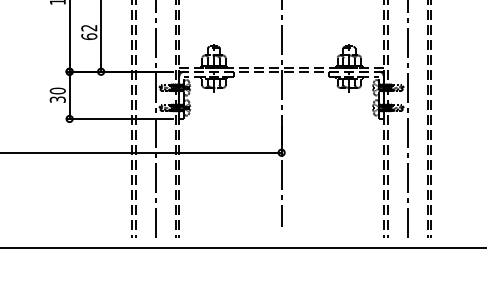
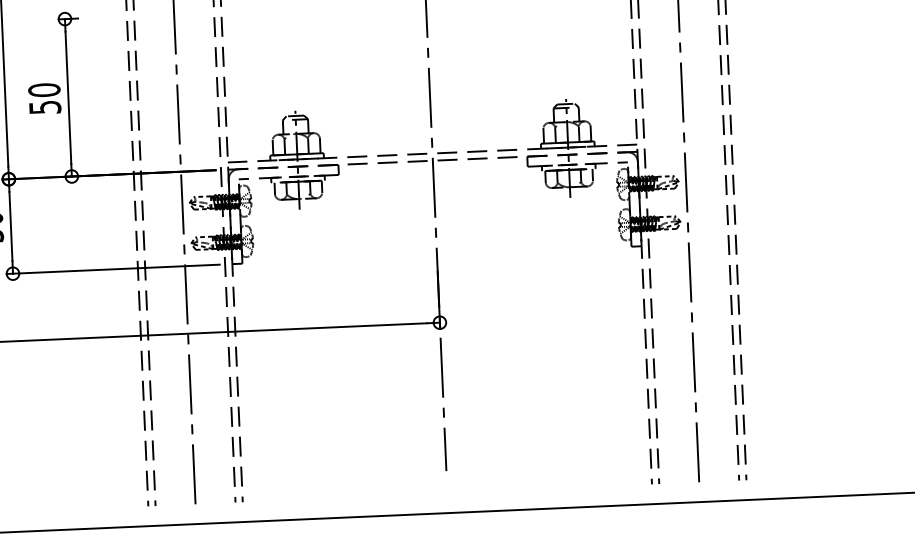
text: (89, 32) -> (45, 98), 62 -> 50

